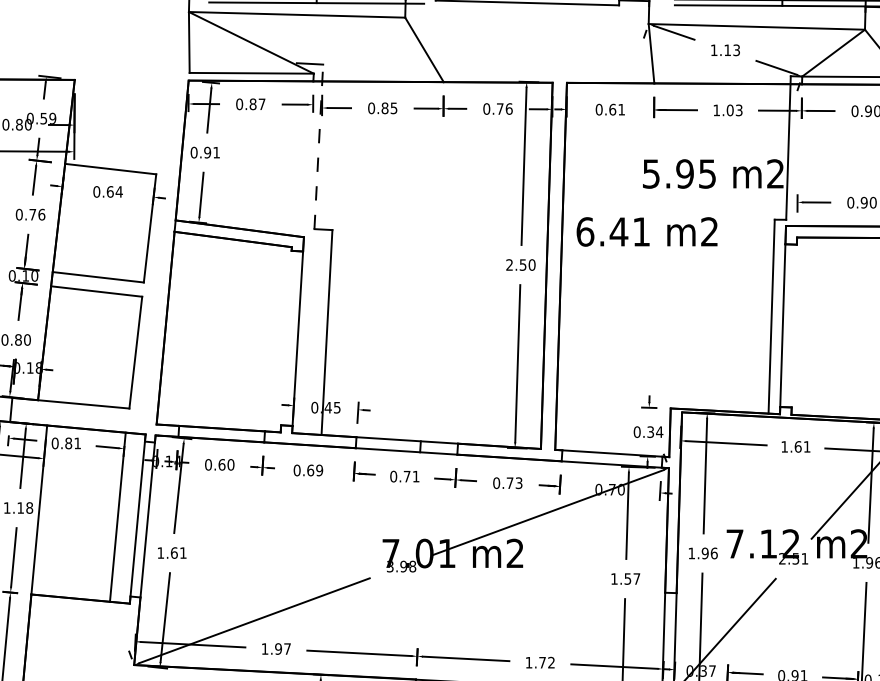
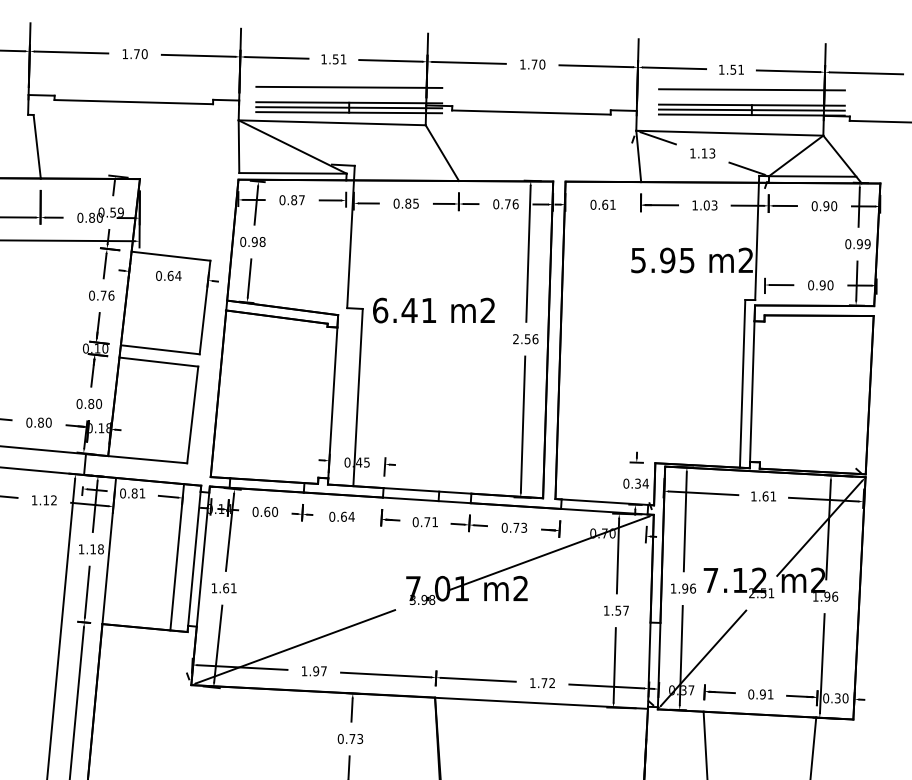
line: (319, 146) -> (351, 236), dashed -> solid
text: (216, 153) -> (262, 242), 0.91 -> 0.98
text: (646, 231) -> (433, 310), moved
text: (532, 264) -> (535, 338), 2.50 -> 2.56
text: (319, 470) -> (351, 516), 0.69 -> 0.64

